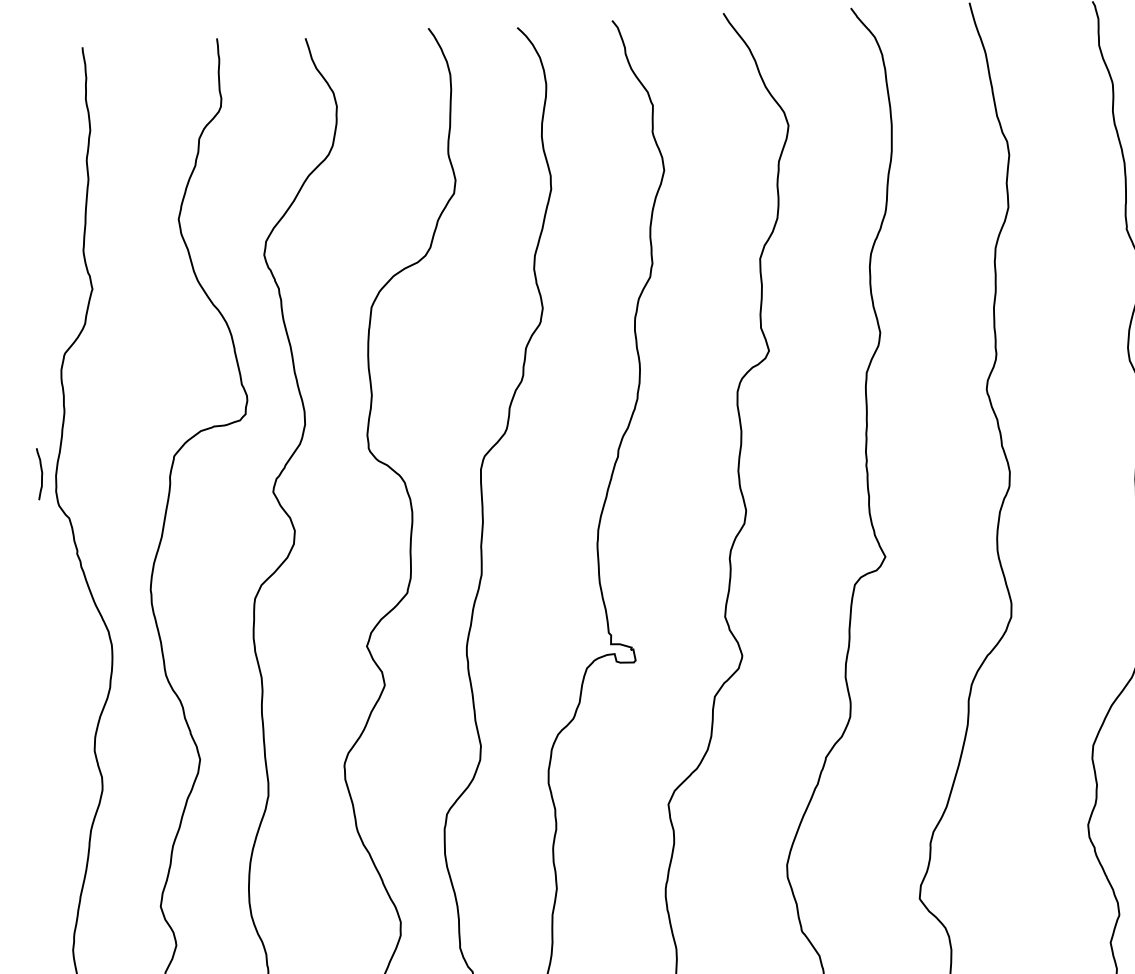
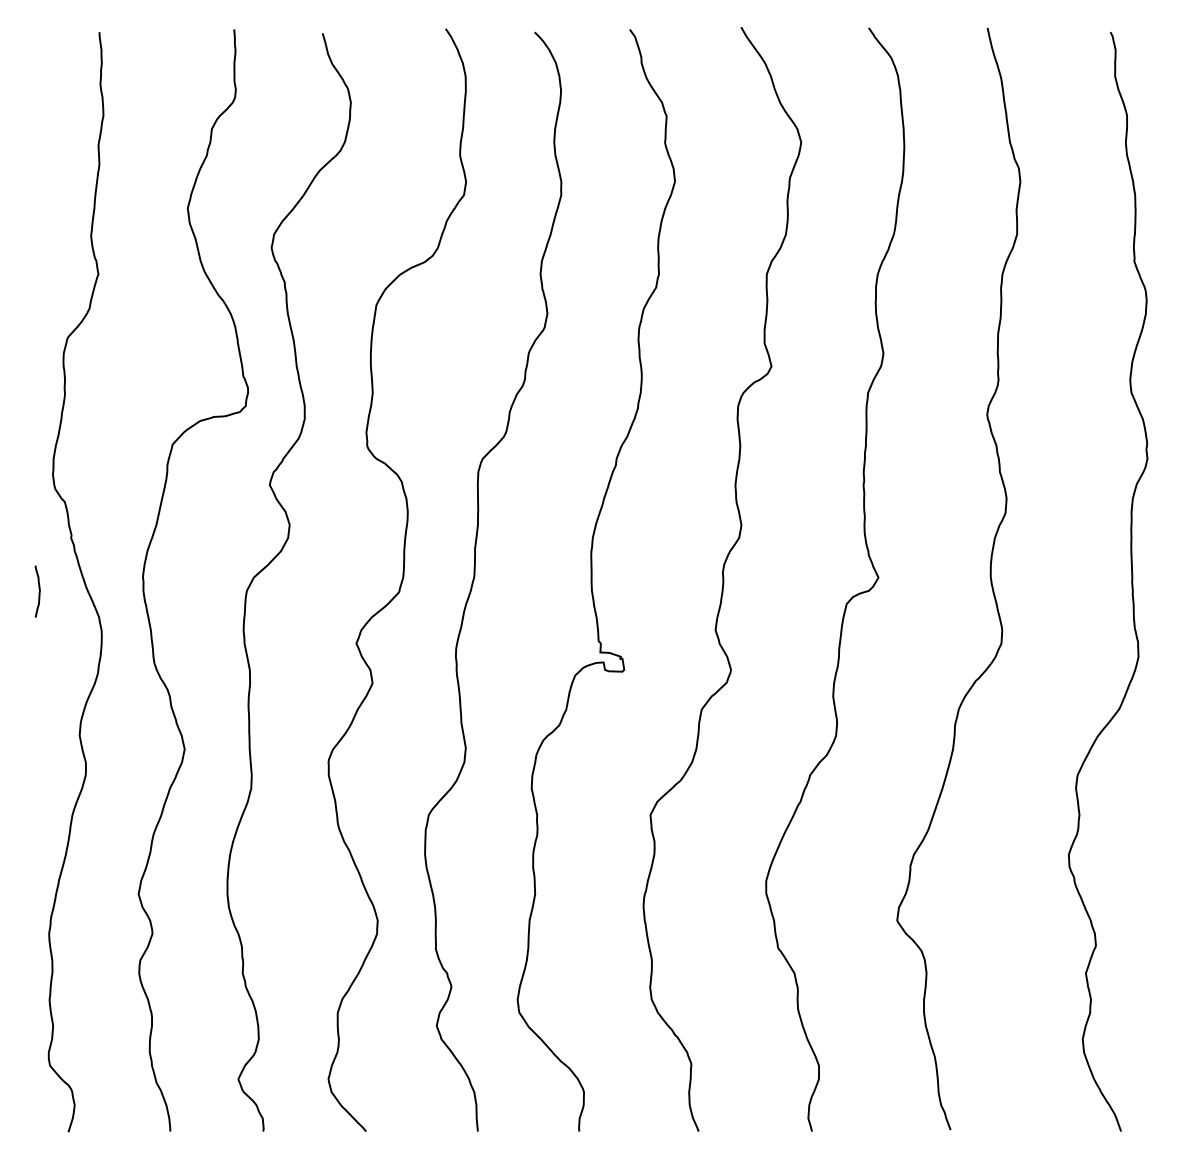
curve: (40, 474) -> (38, 592), moved

